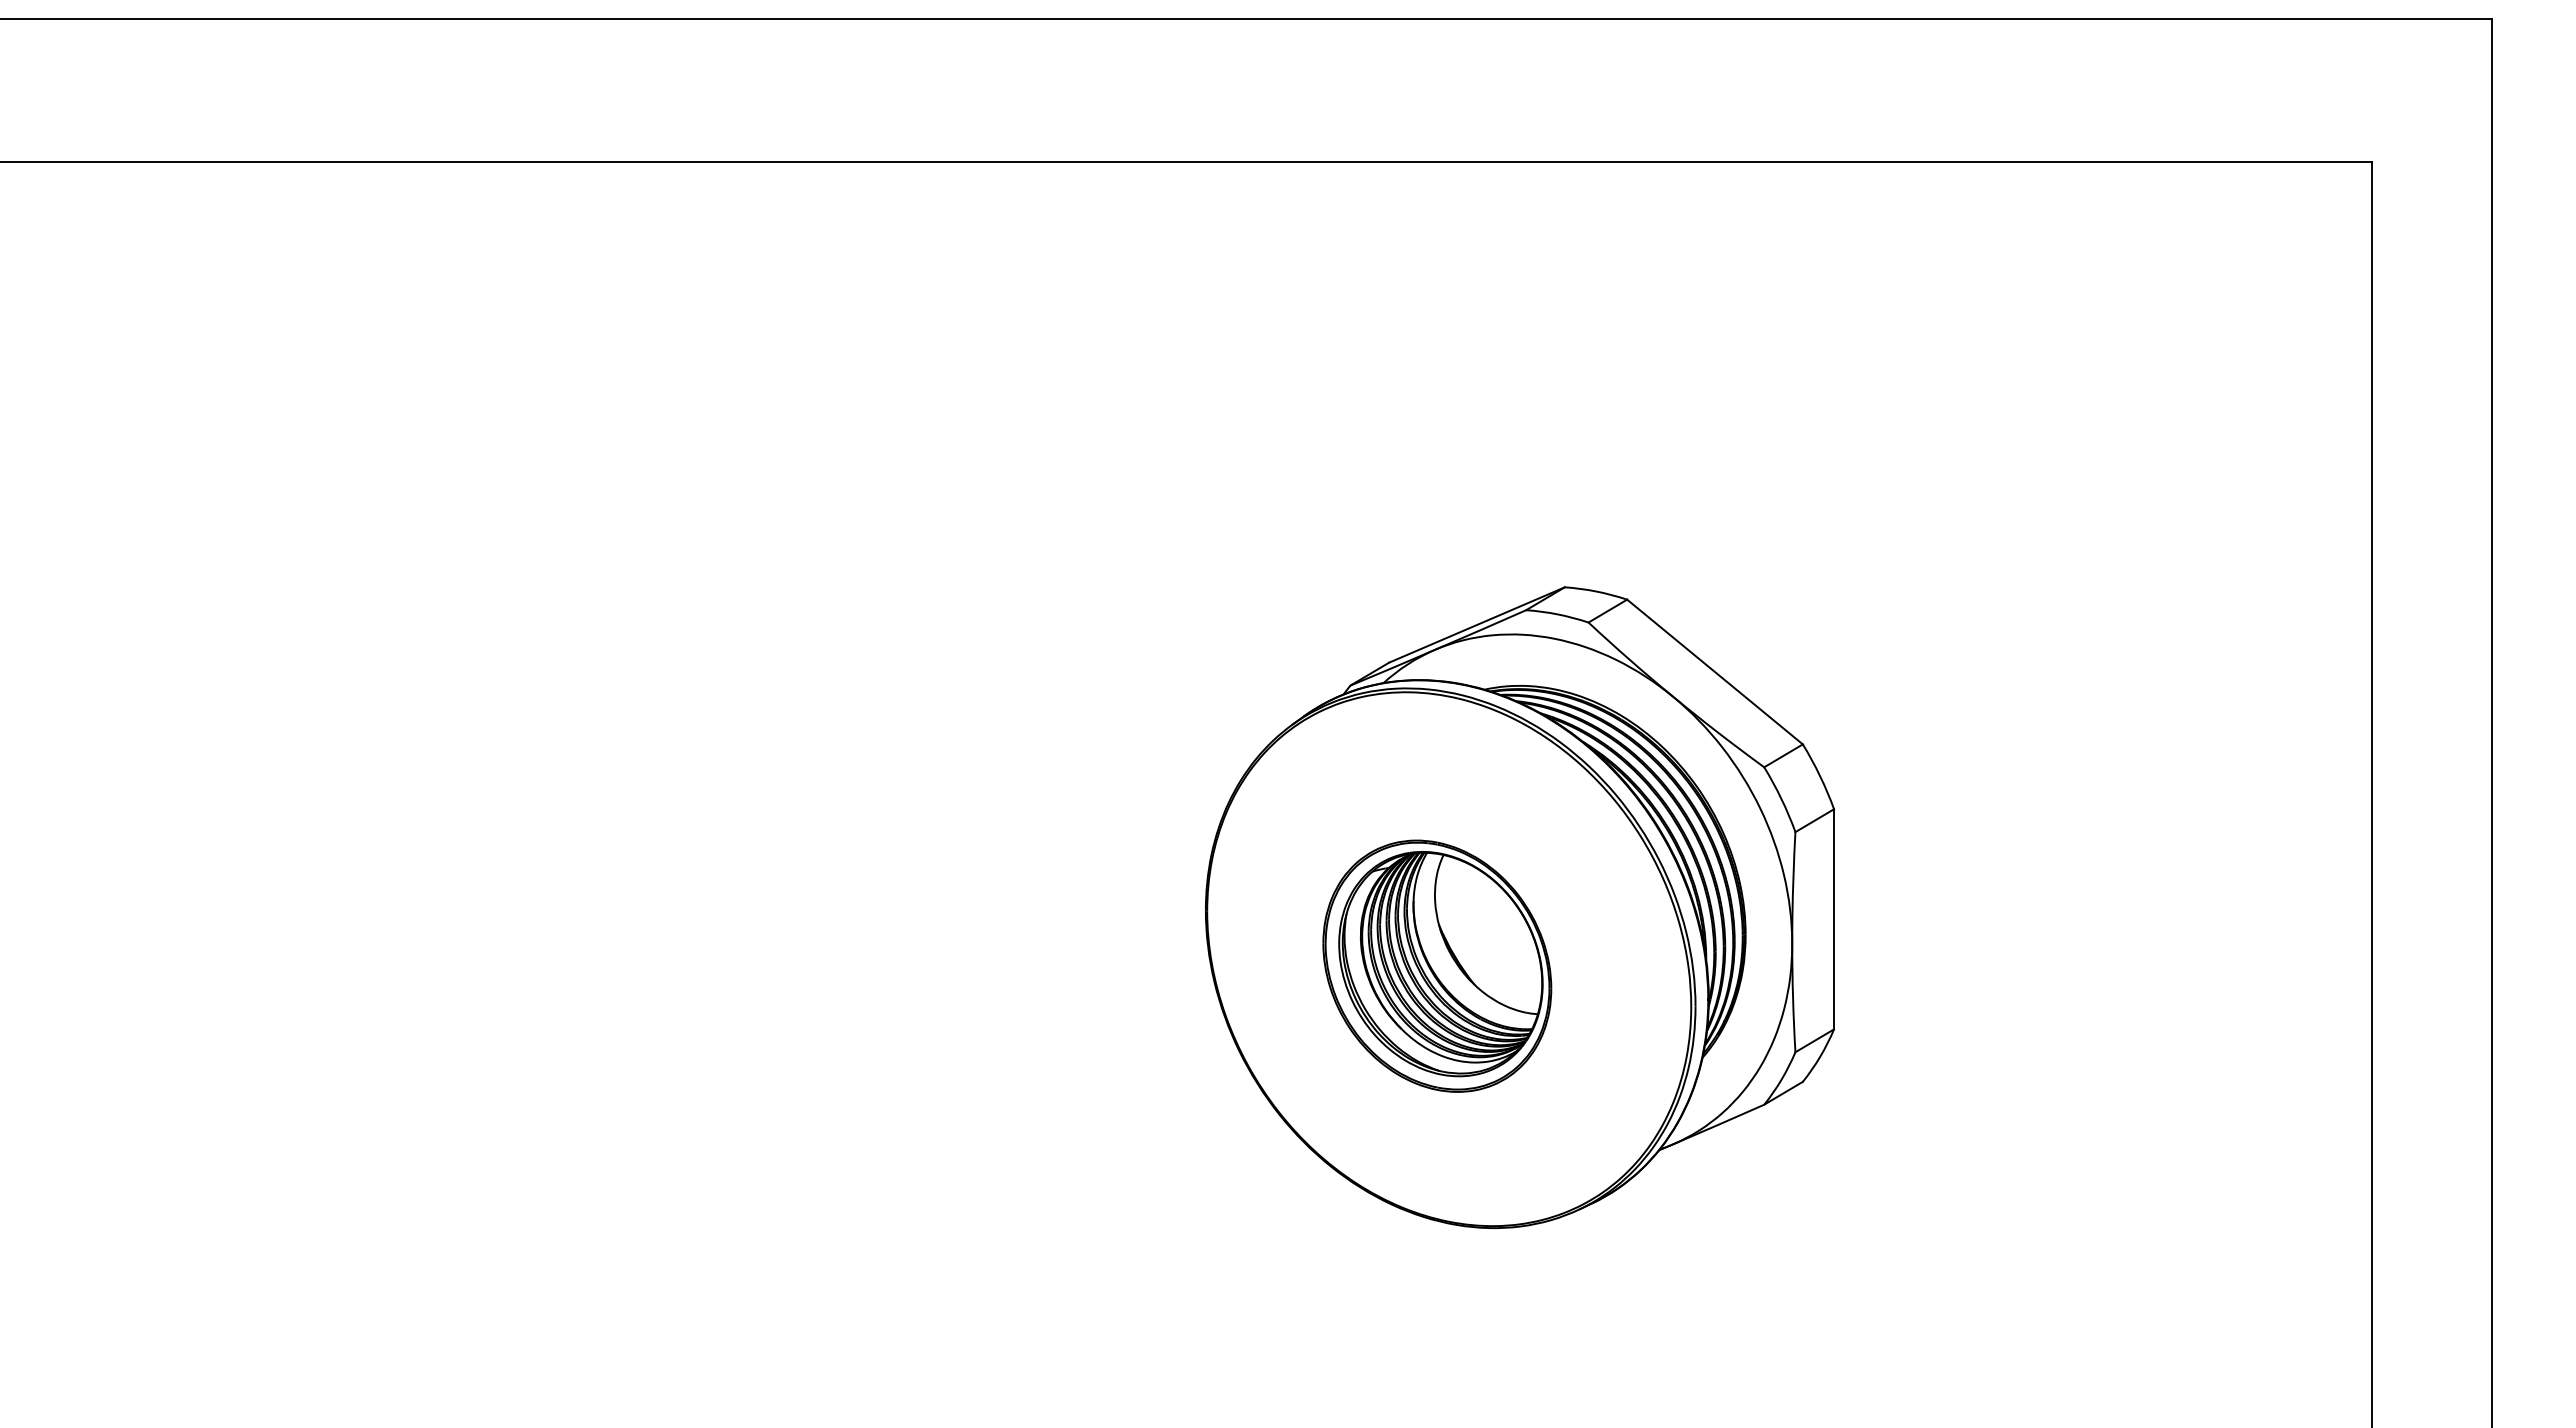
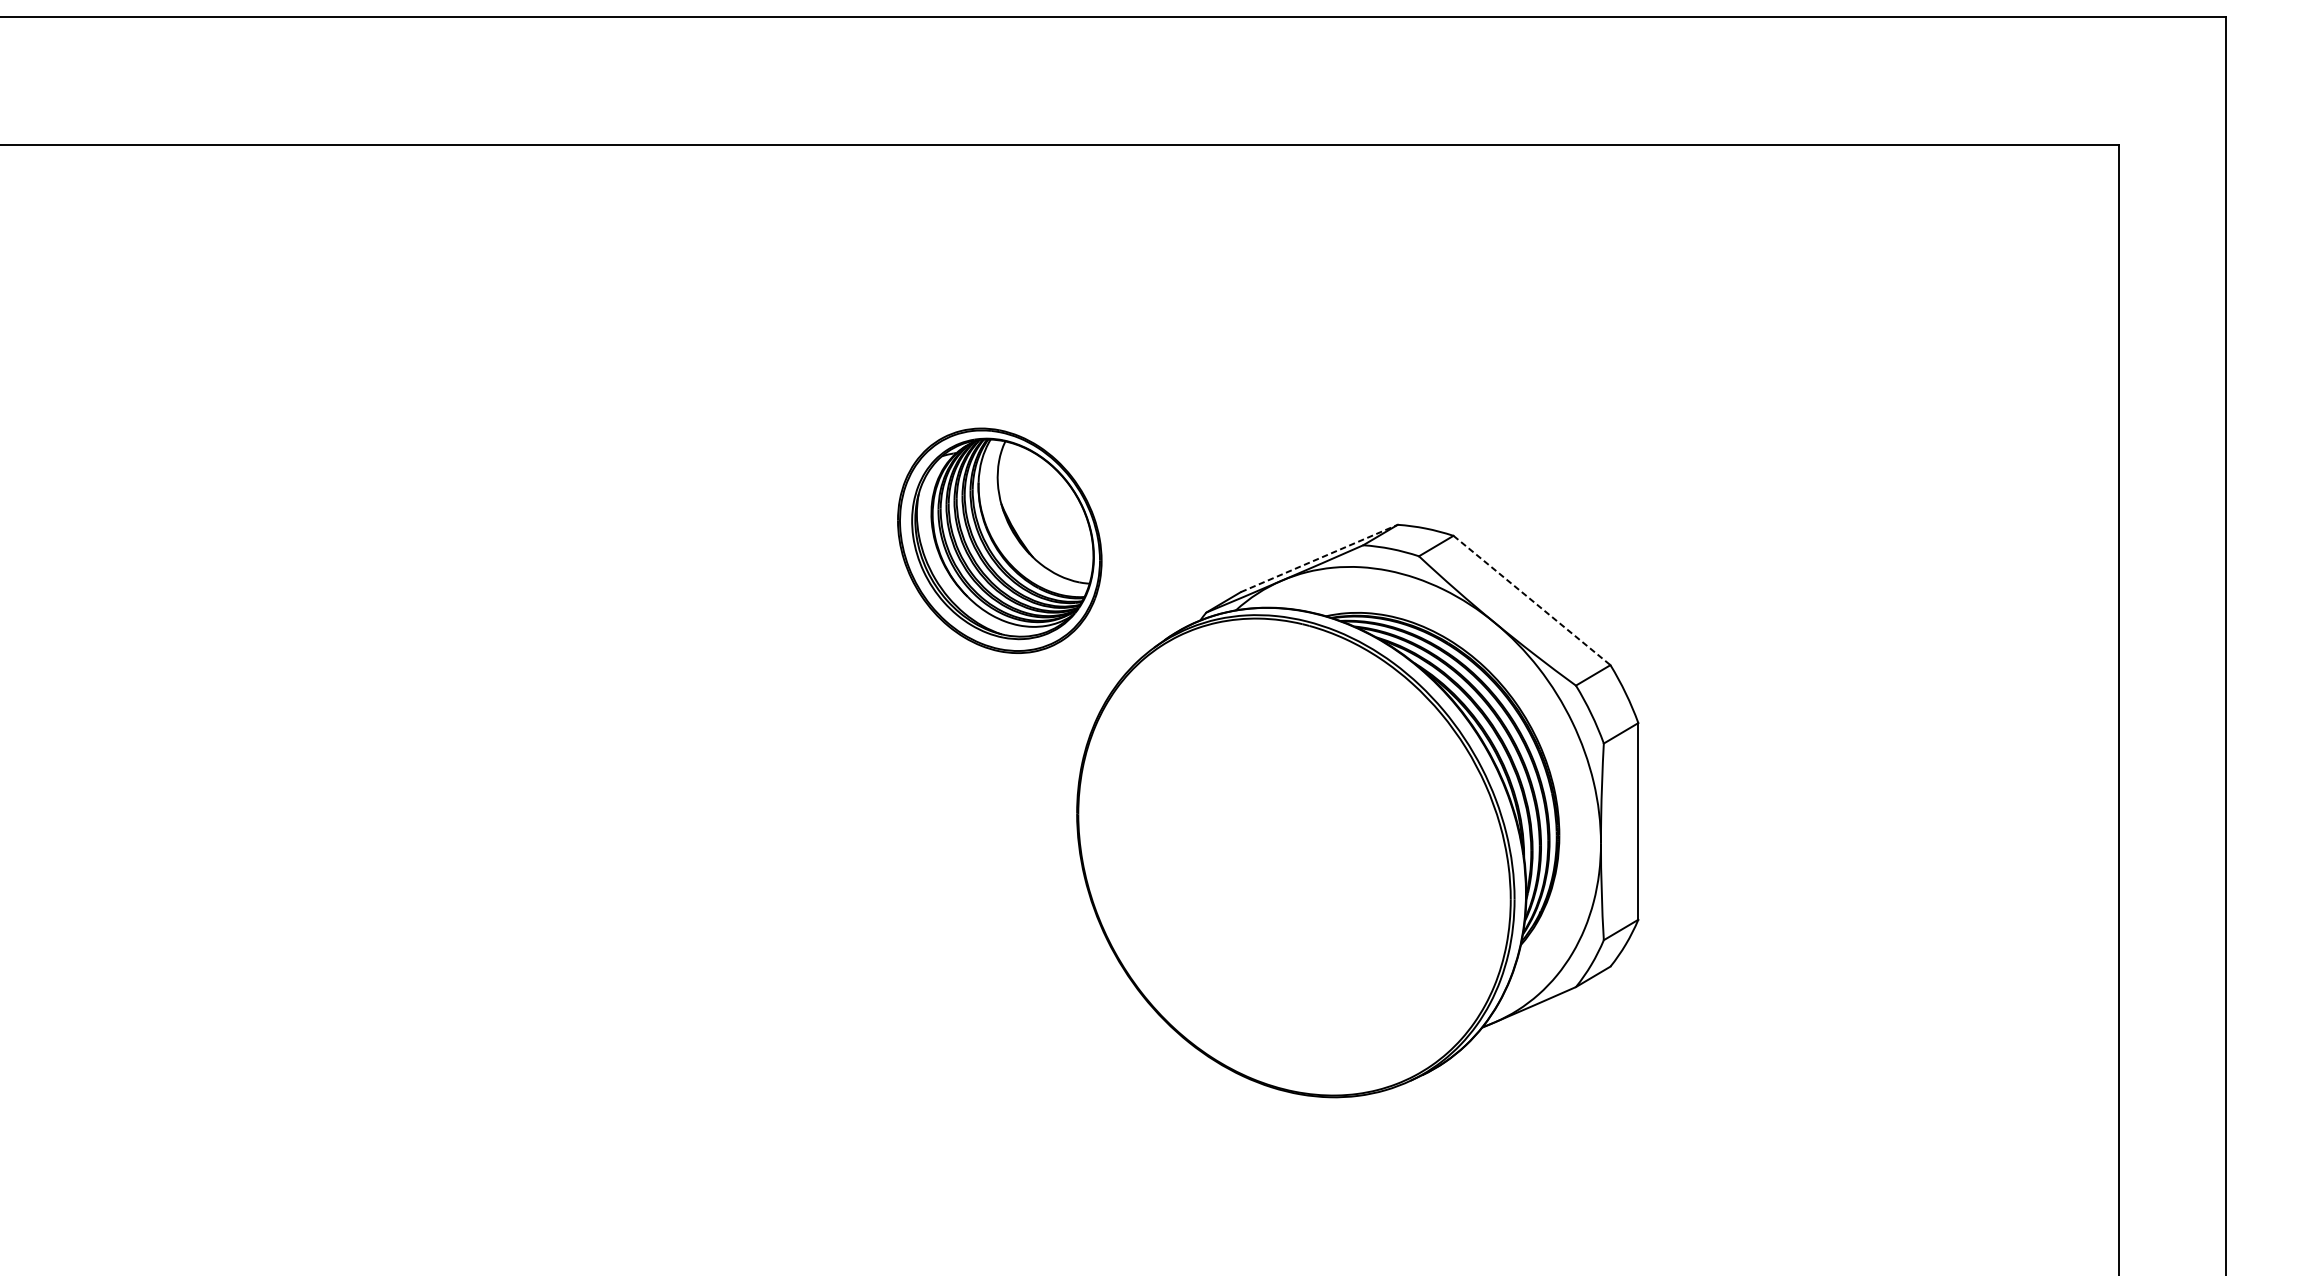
line: (1476, 625) -> (1318, 558), solid -> dashed
line: (1715, 672) -> (1532, 600), solid -> dashed
part: (1437, 965) -> (999, 540), moved

